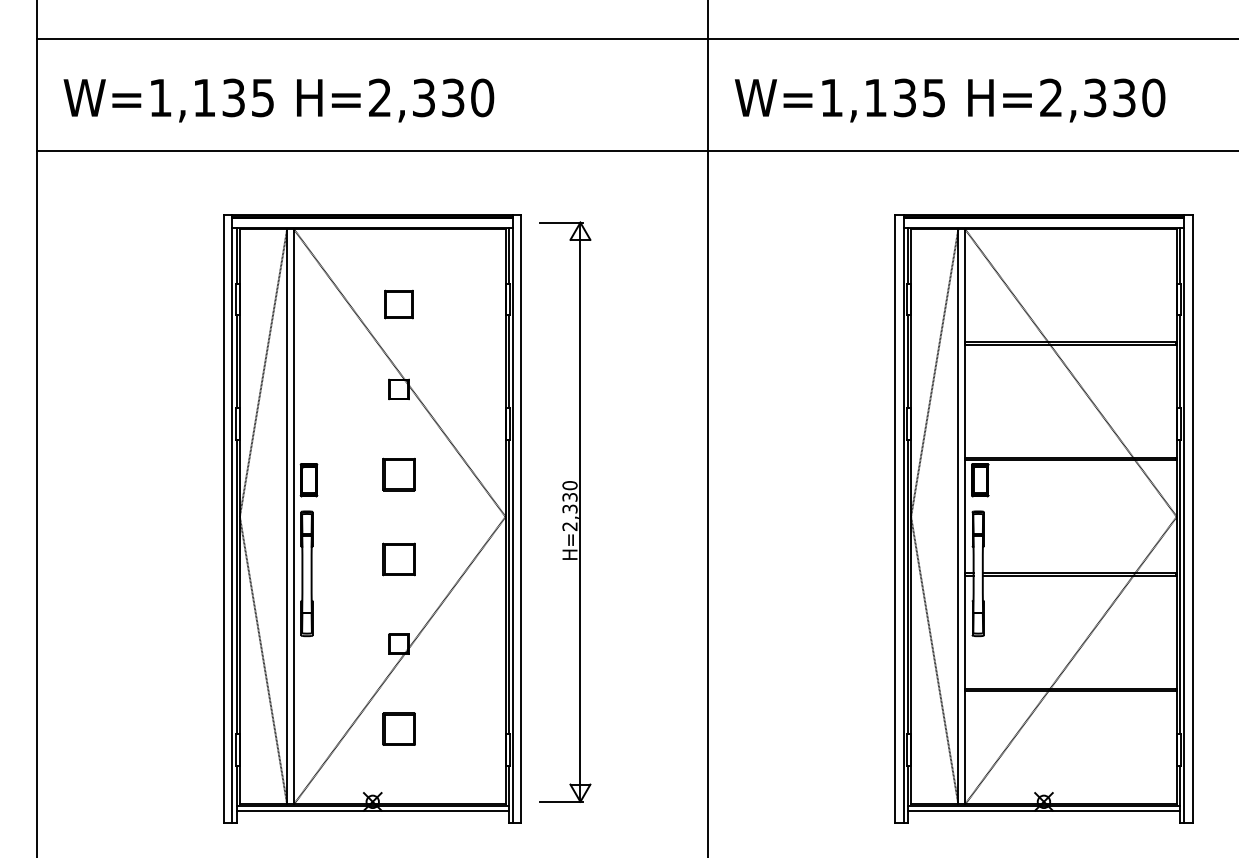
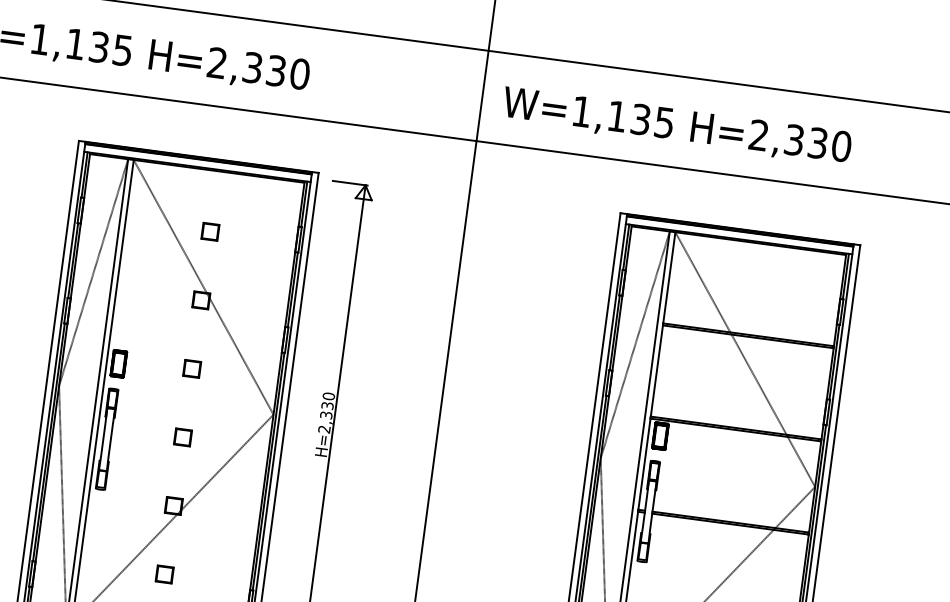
part: (398, 304) -> (209, 231), size x0.71
part: (398, 473) -> (191, 368), size x0.62
part: (398, 558) -> (182, 436), size x0.62
part: (398, 728) -> (164, 573), size x0.62

